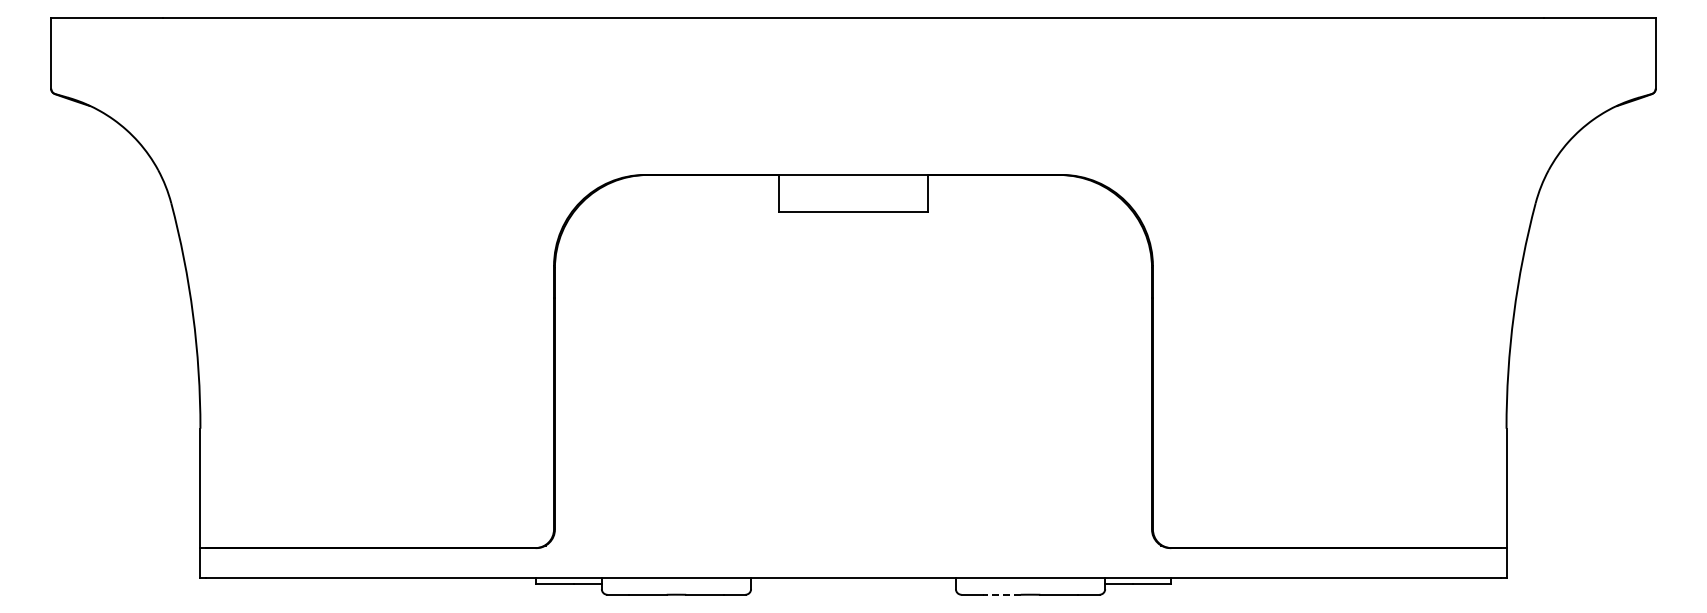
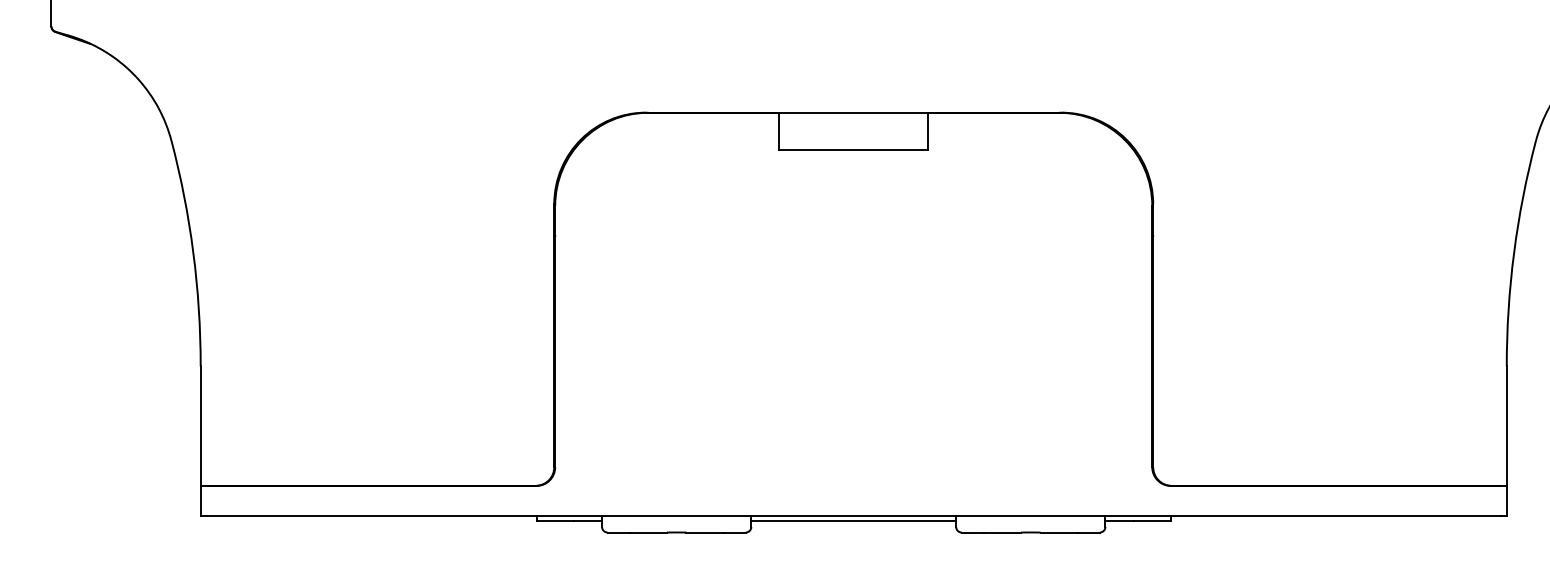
line: (853, 583) -> (853, 521), added
line: (1002, 594) -> (1002, 532), dashed -> solid

